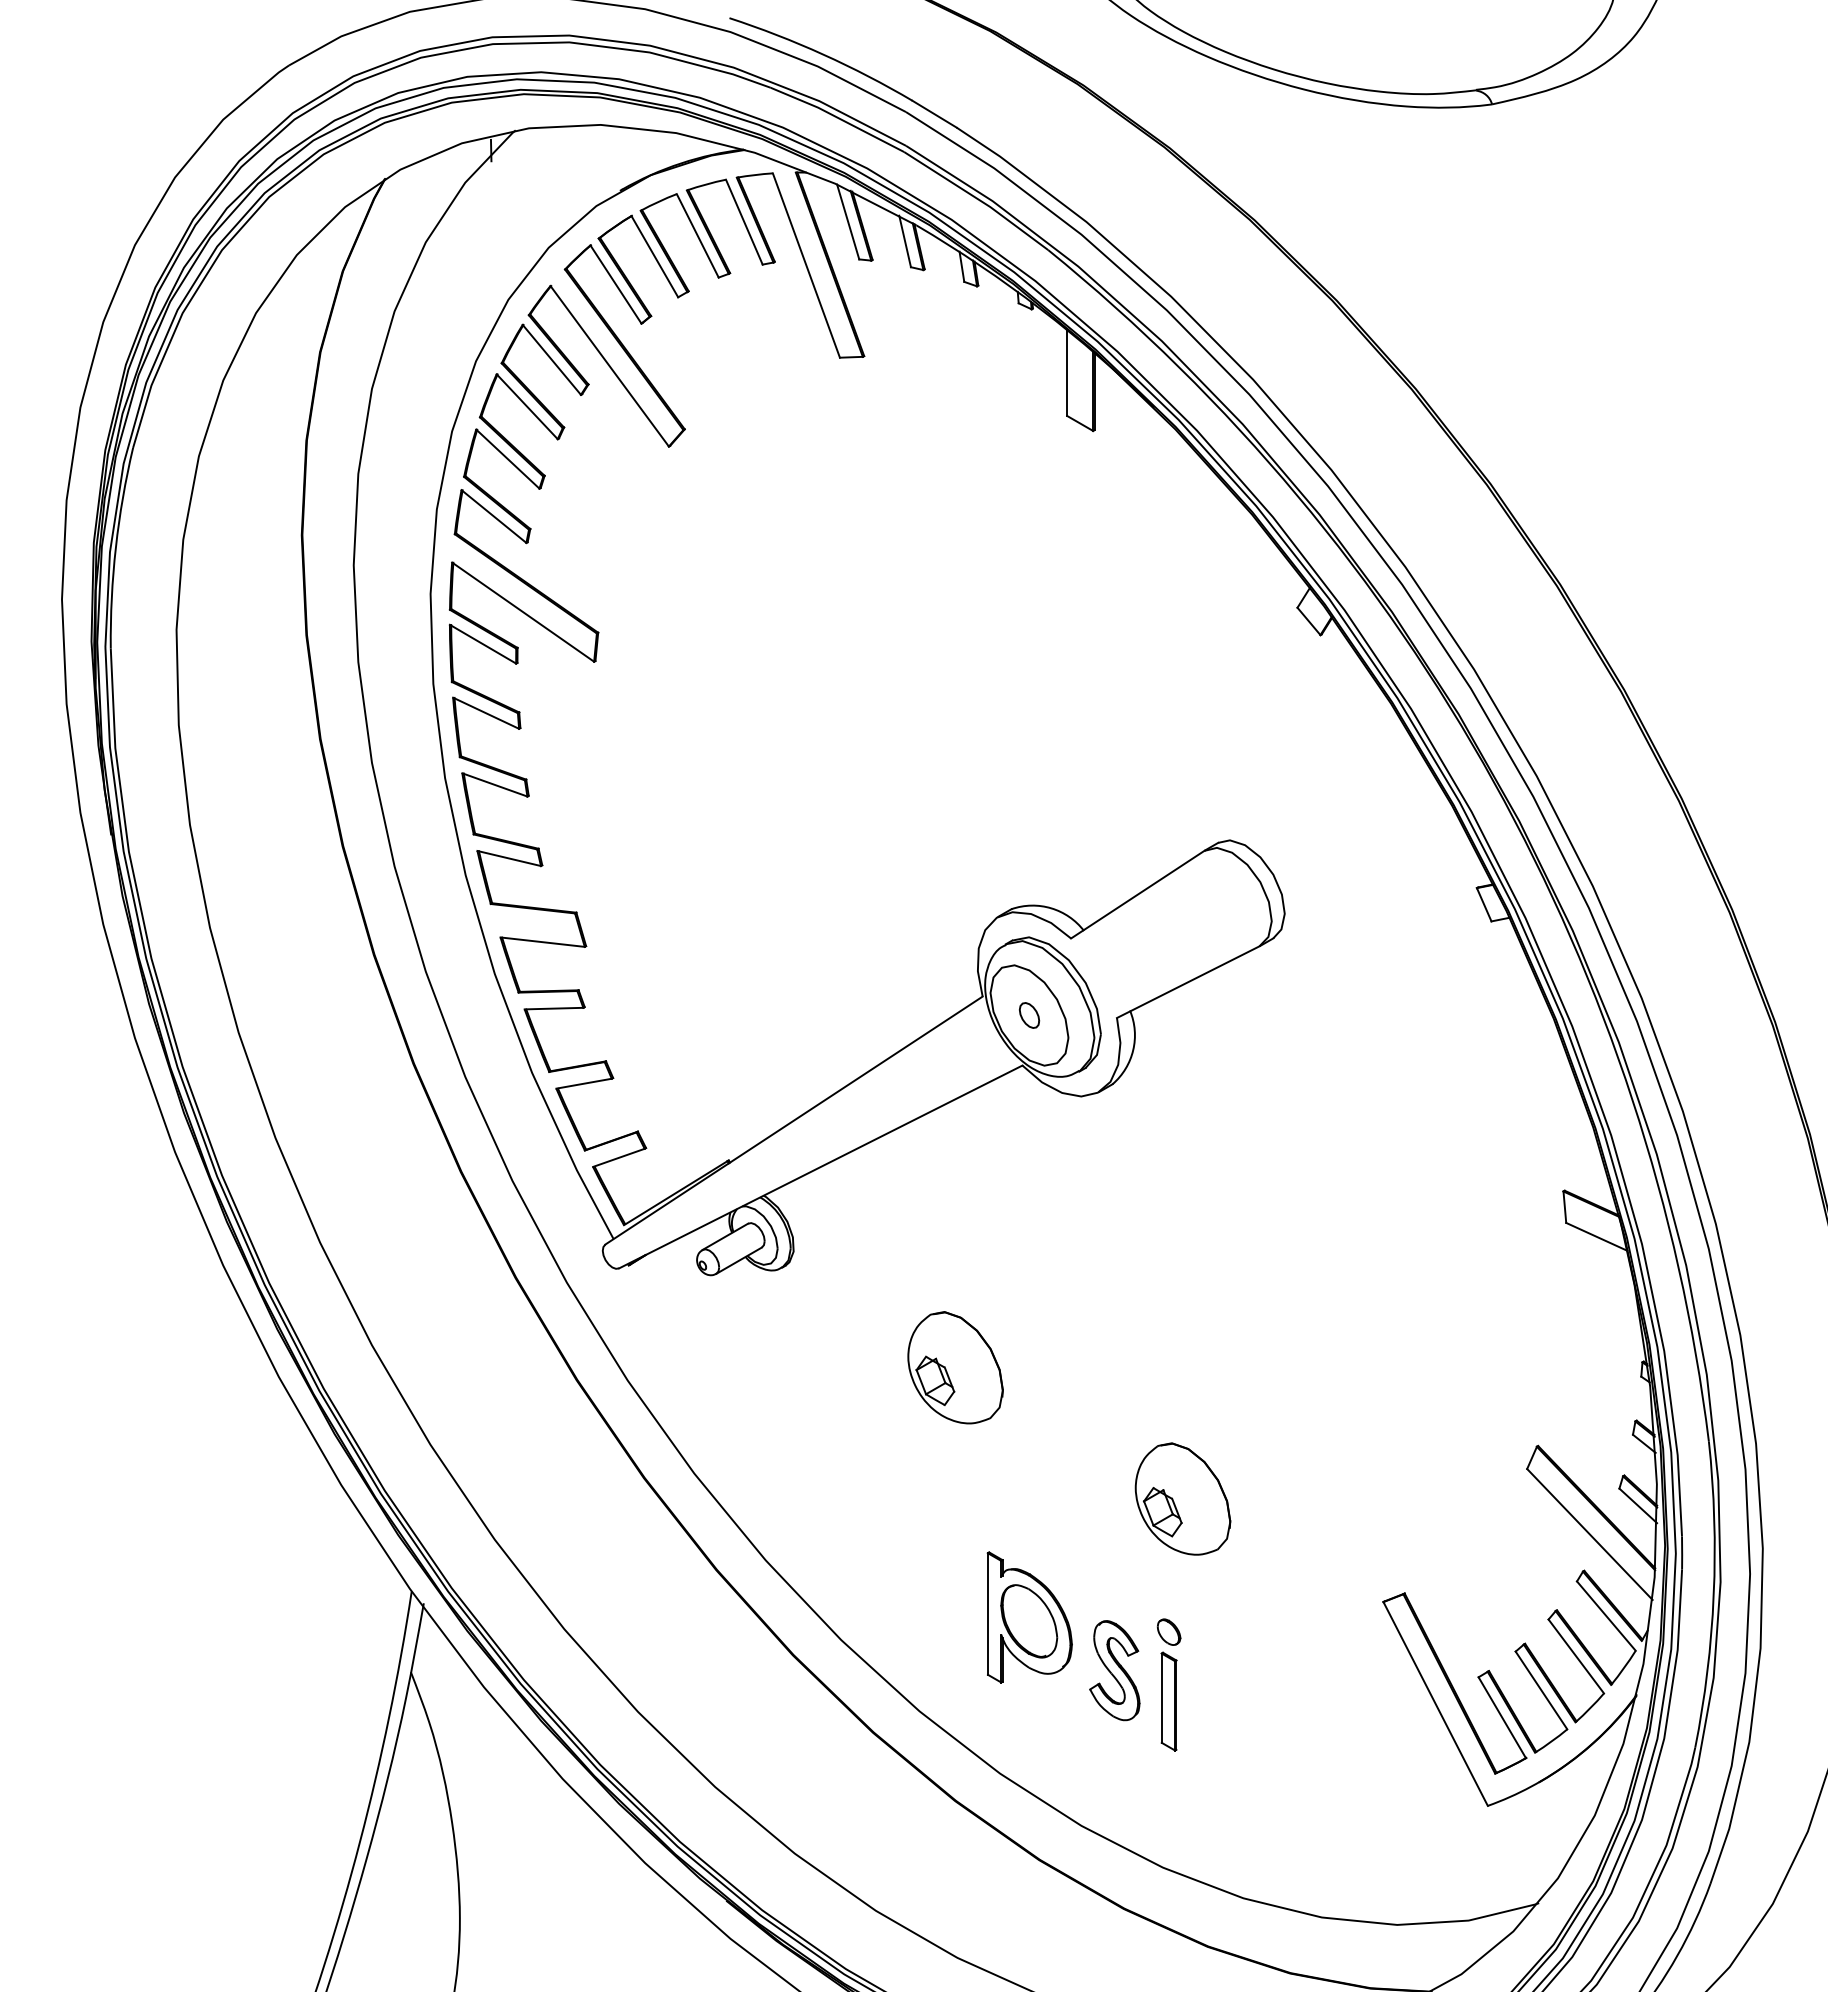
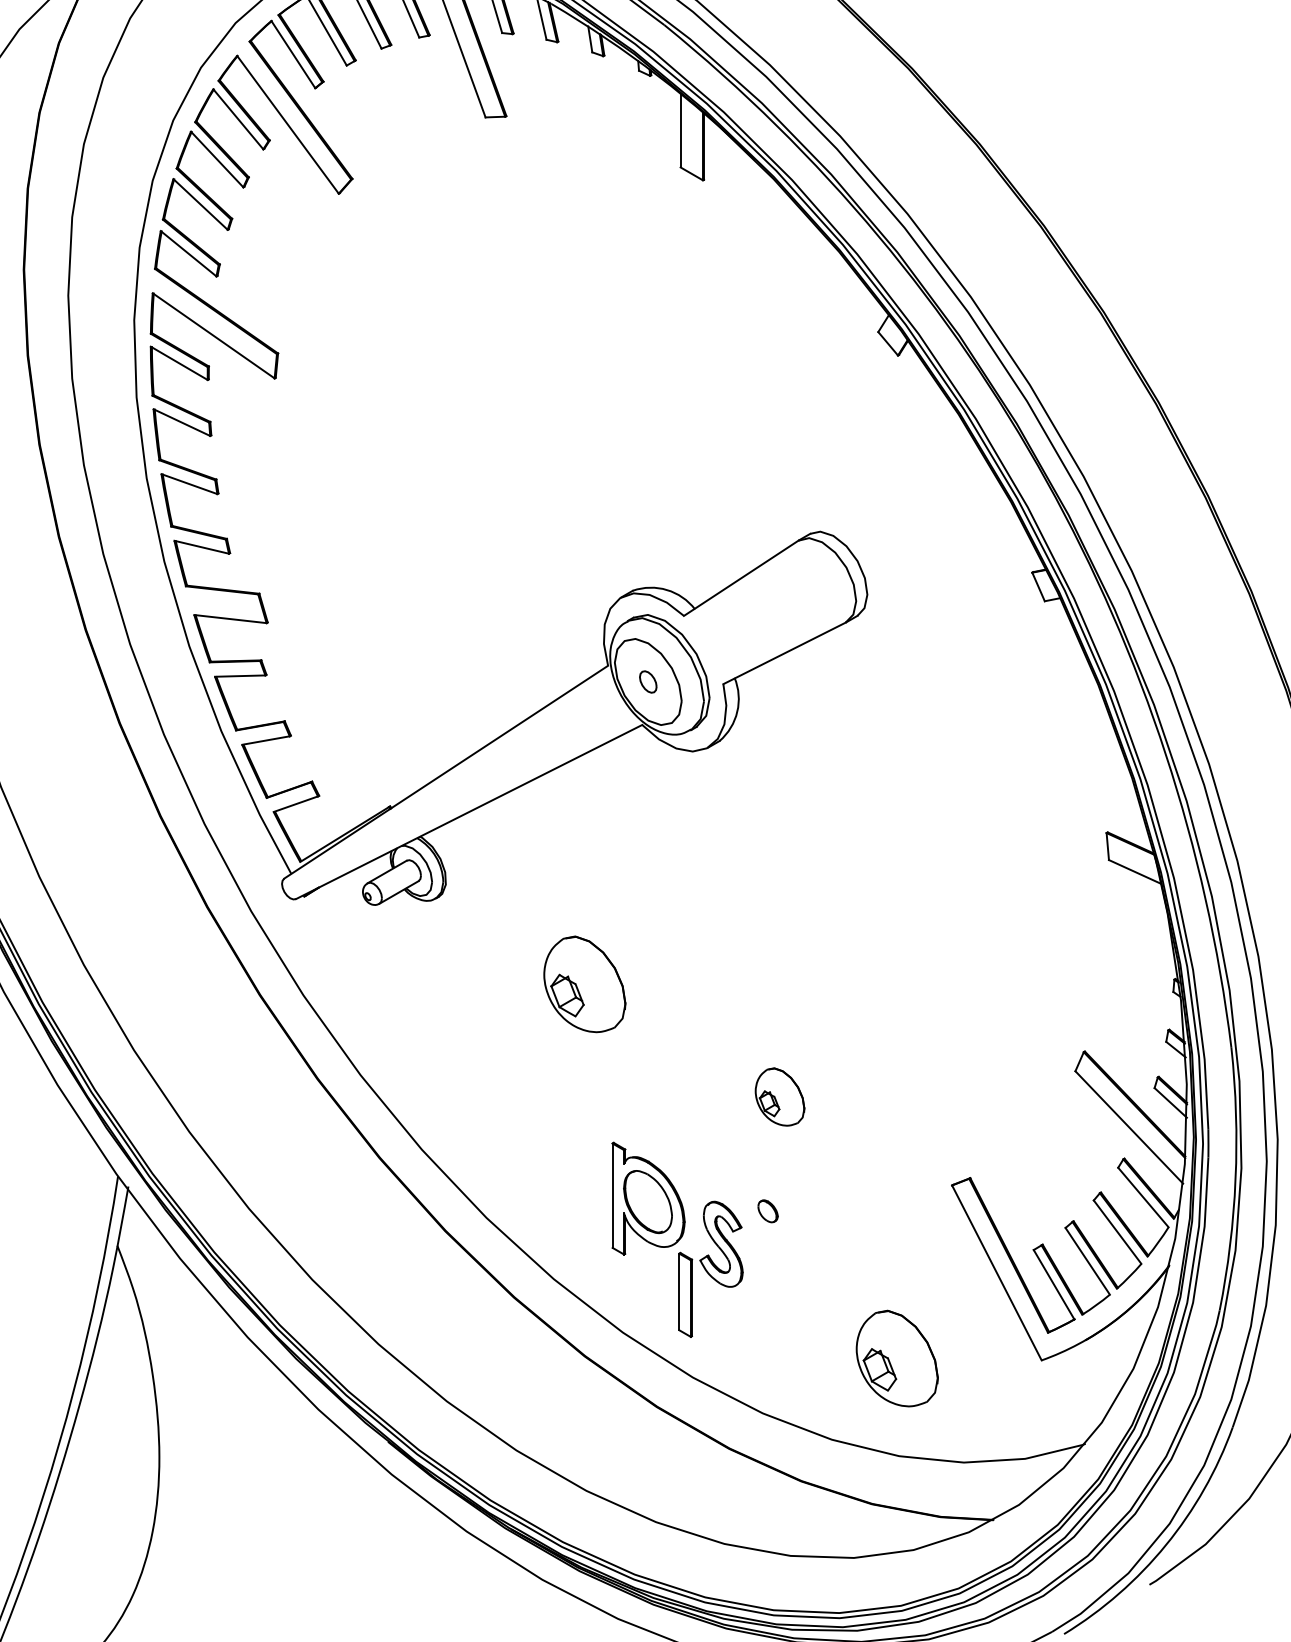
part: (1182, 1498) -> (779, 1096), size x0.6
part: (1168, 1701) -> (685, 1294), moved
part: (1319, 1803) -> (897, 1358), added

